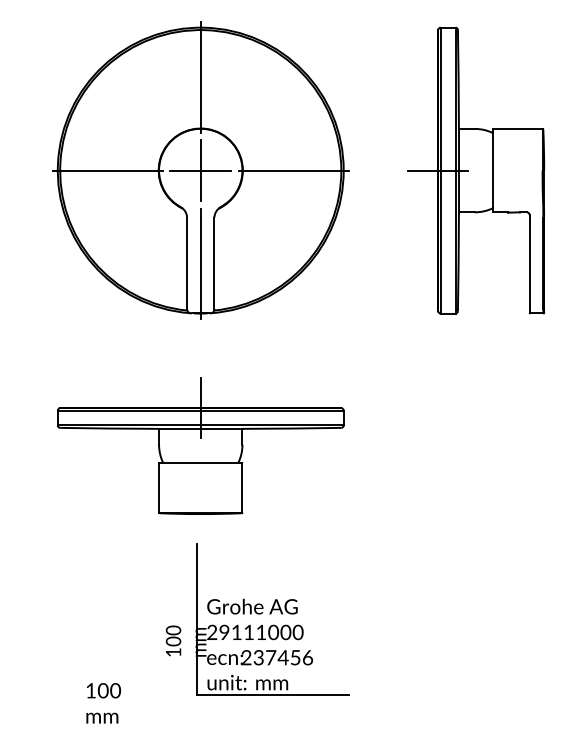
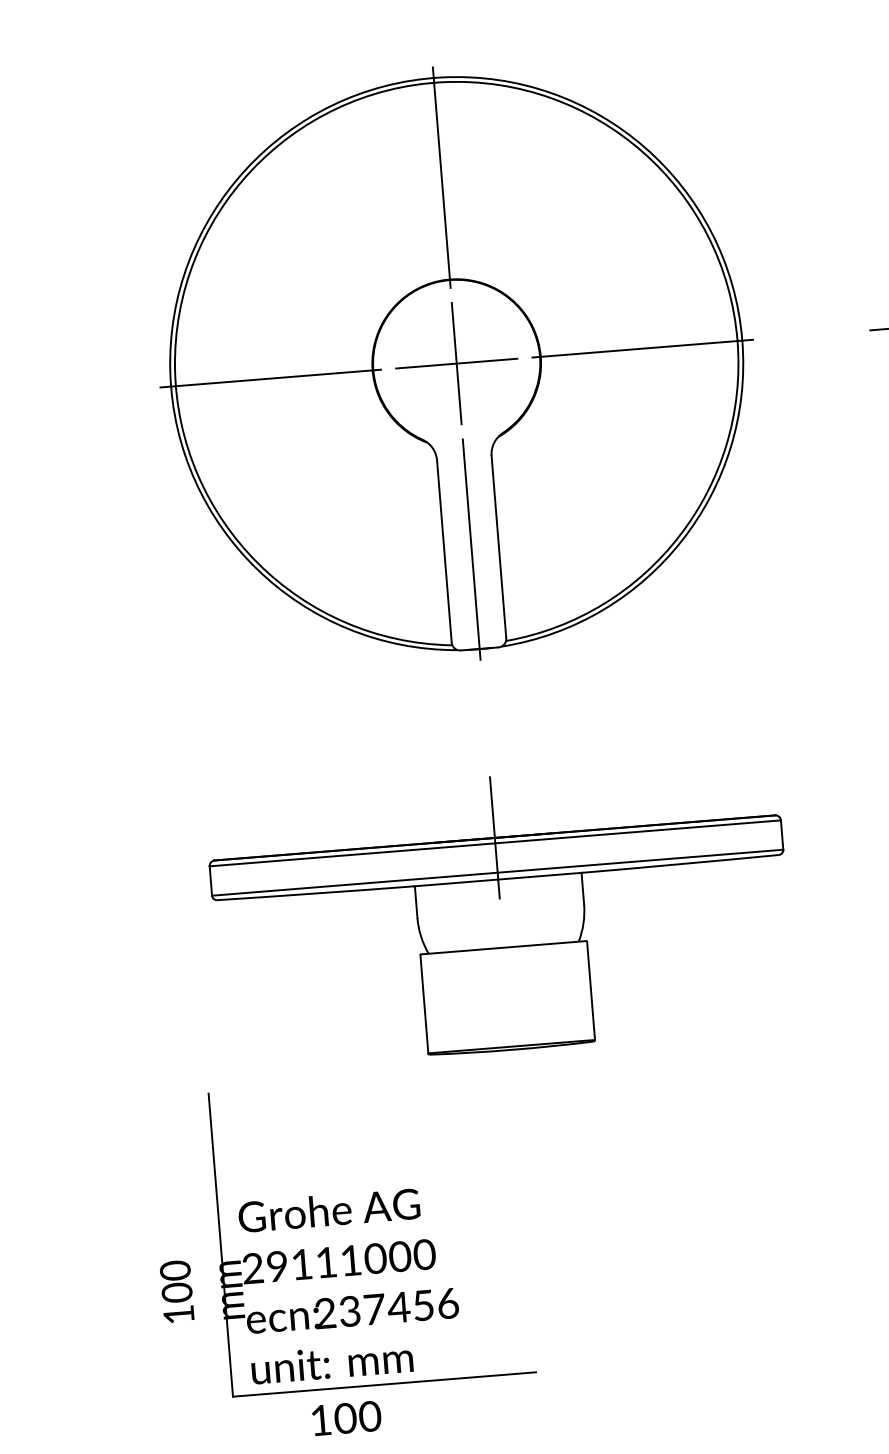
part: (257, 619) -> (341, 1235), moved

